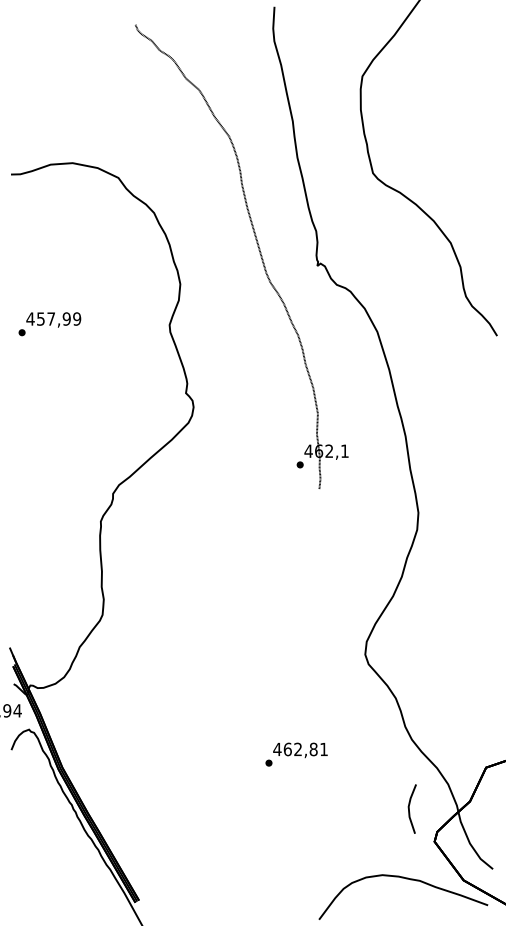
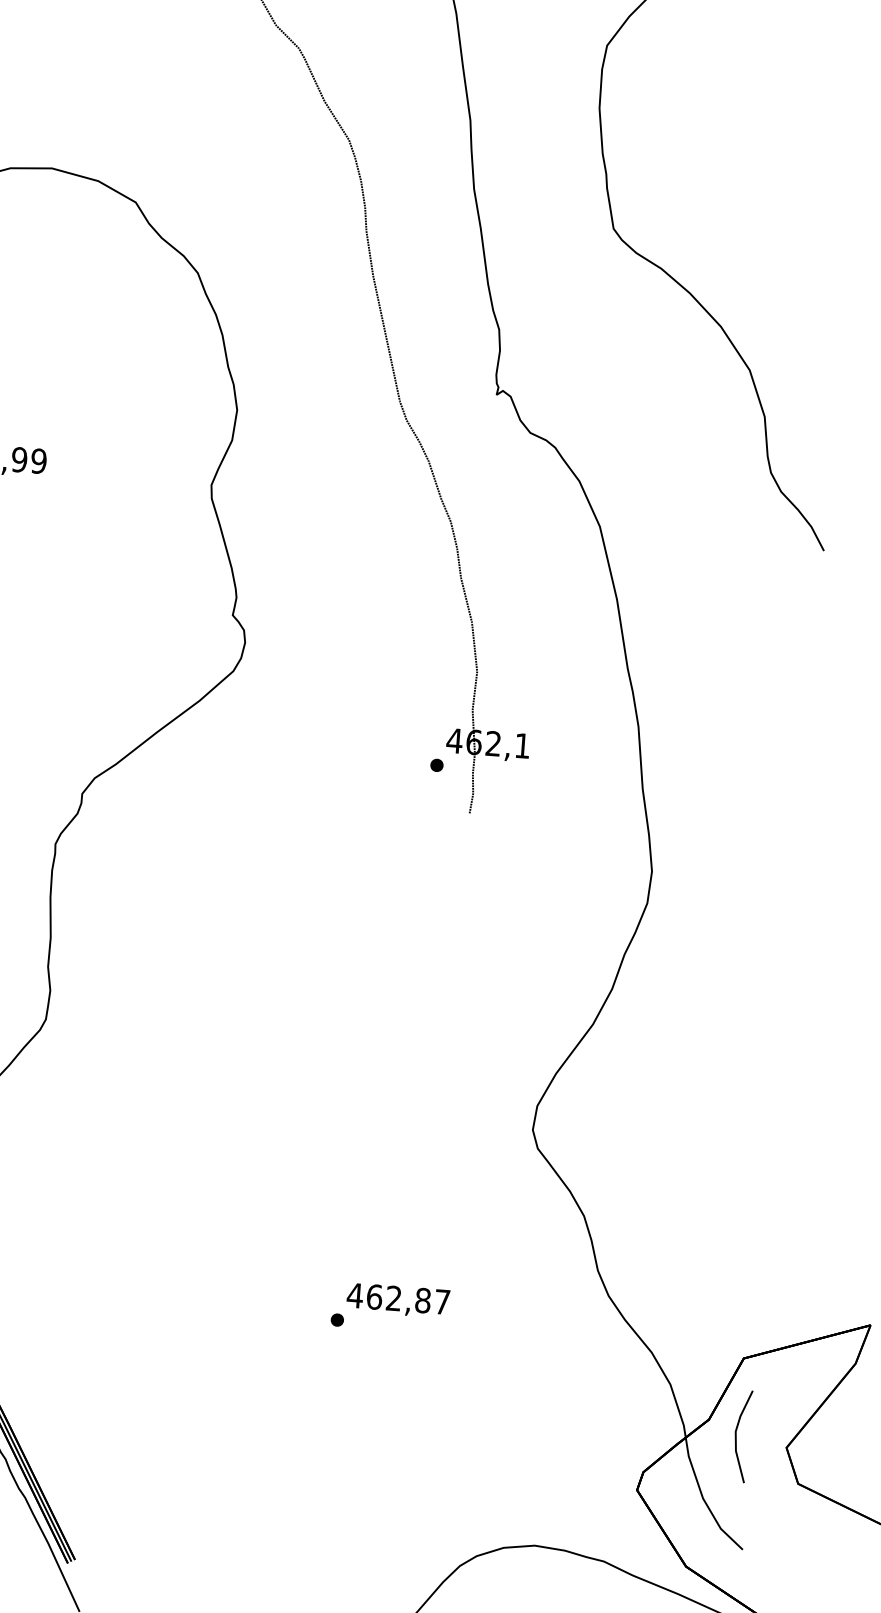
text: (323, 748) -> (441, 1300), 462,81 -> 462,87
line: (409, 808) -> (737, 1434), moved

